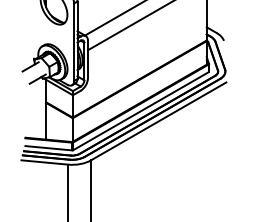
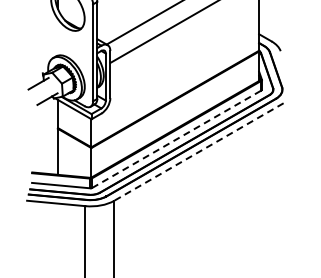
line: (140, 111) -> (176, 139), solid -> dashed
line: (158, 121) -> (198, 152), solid -> dashed

